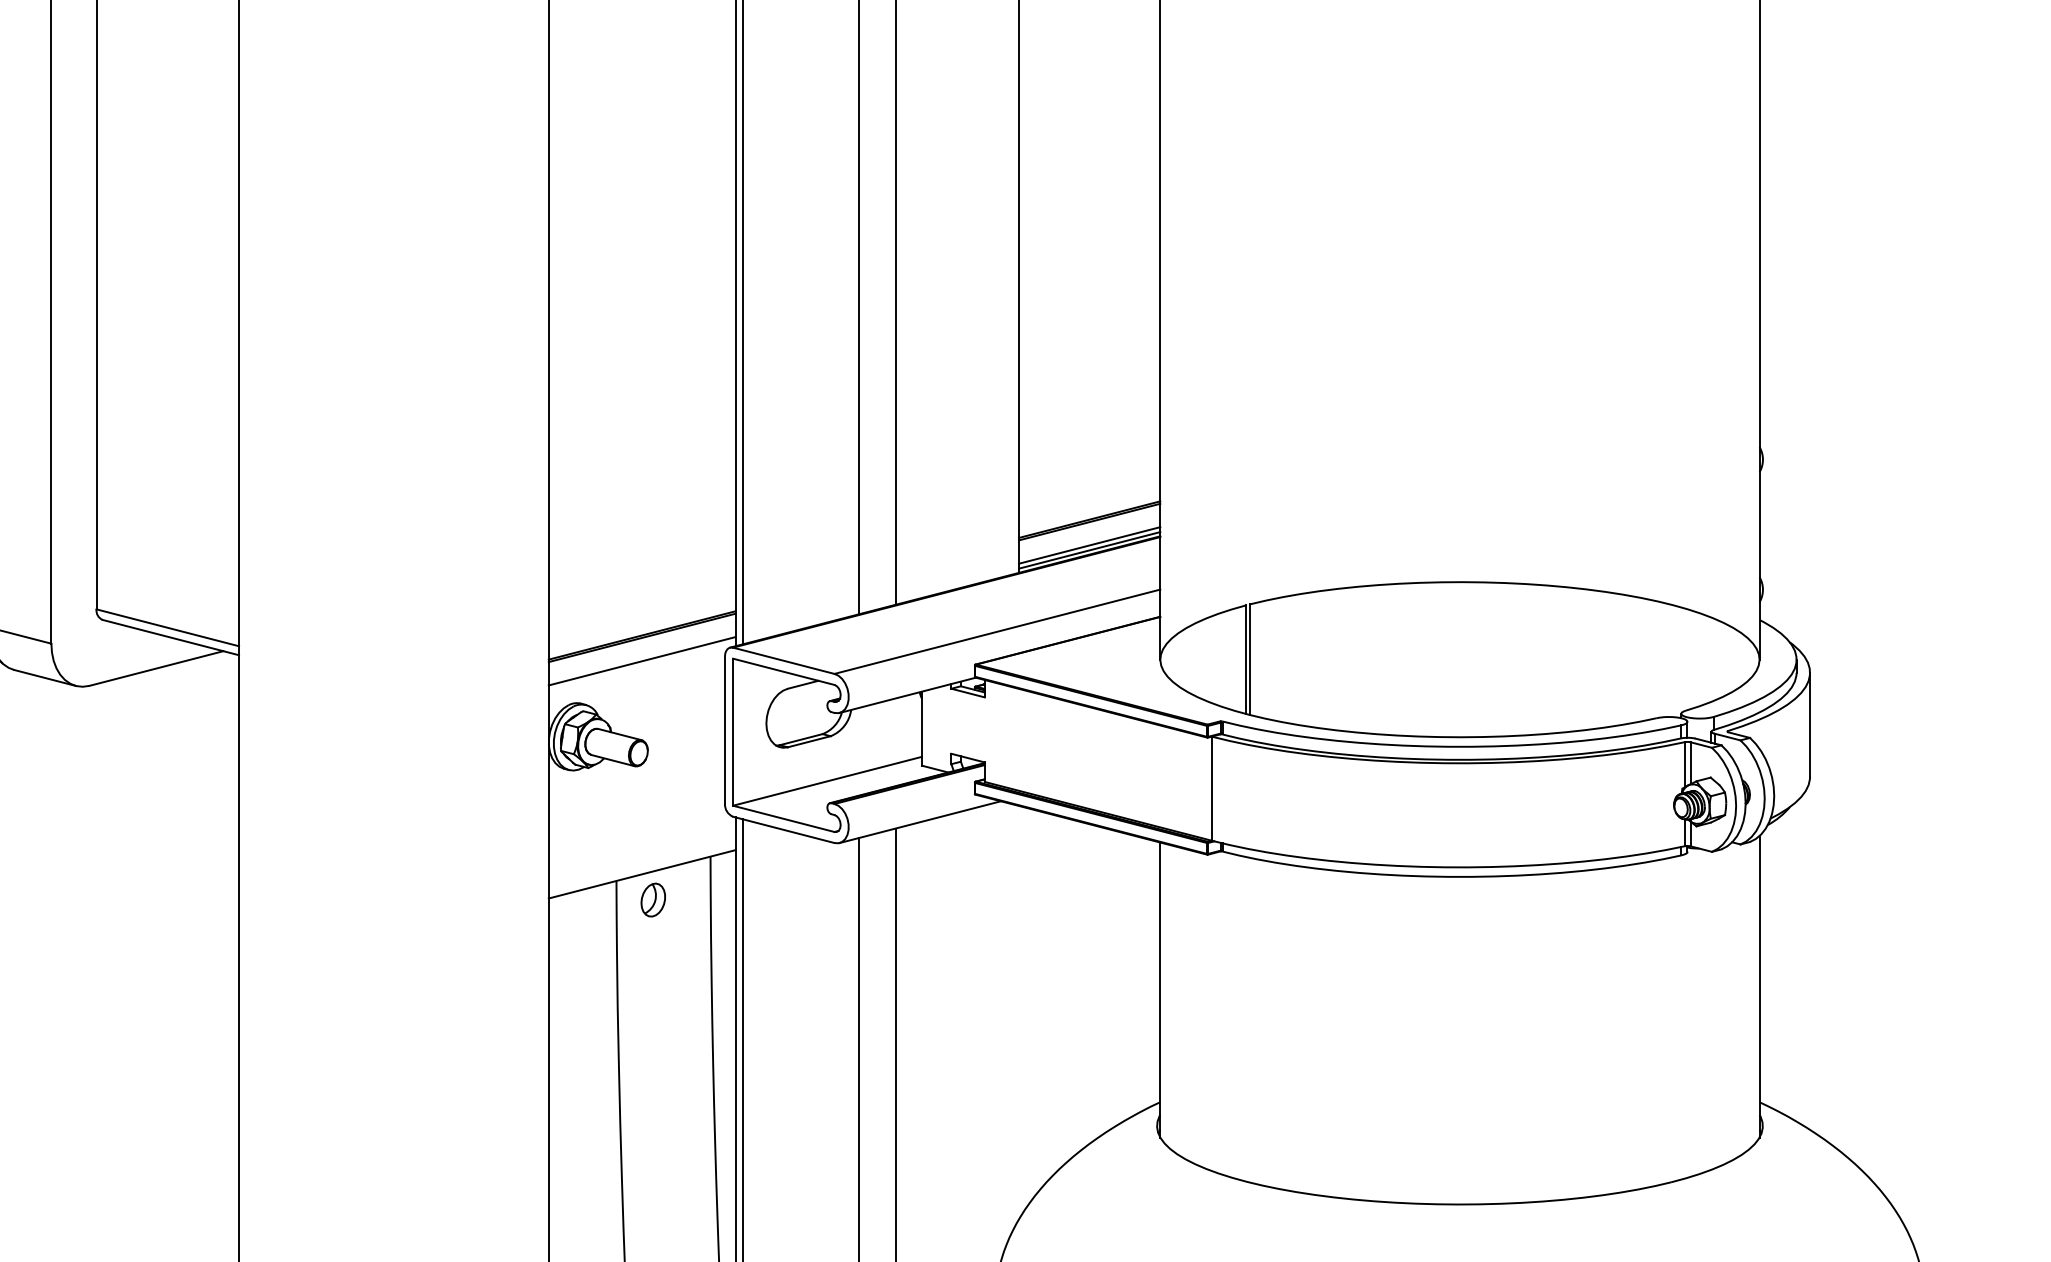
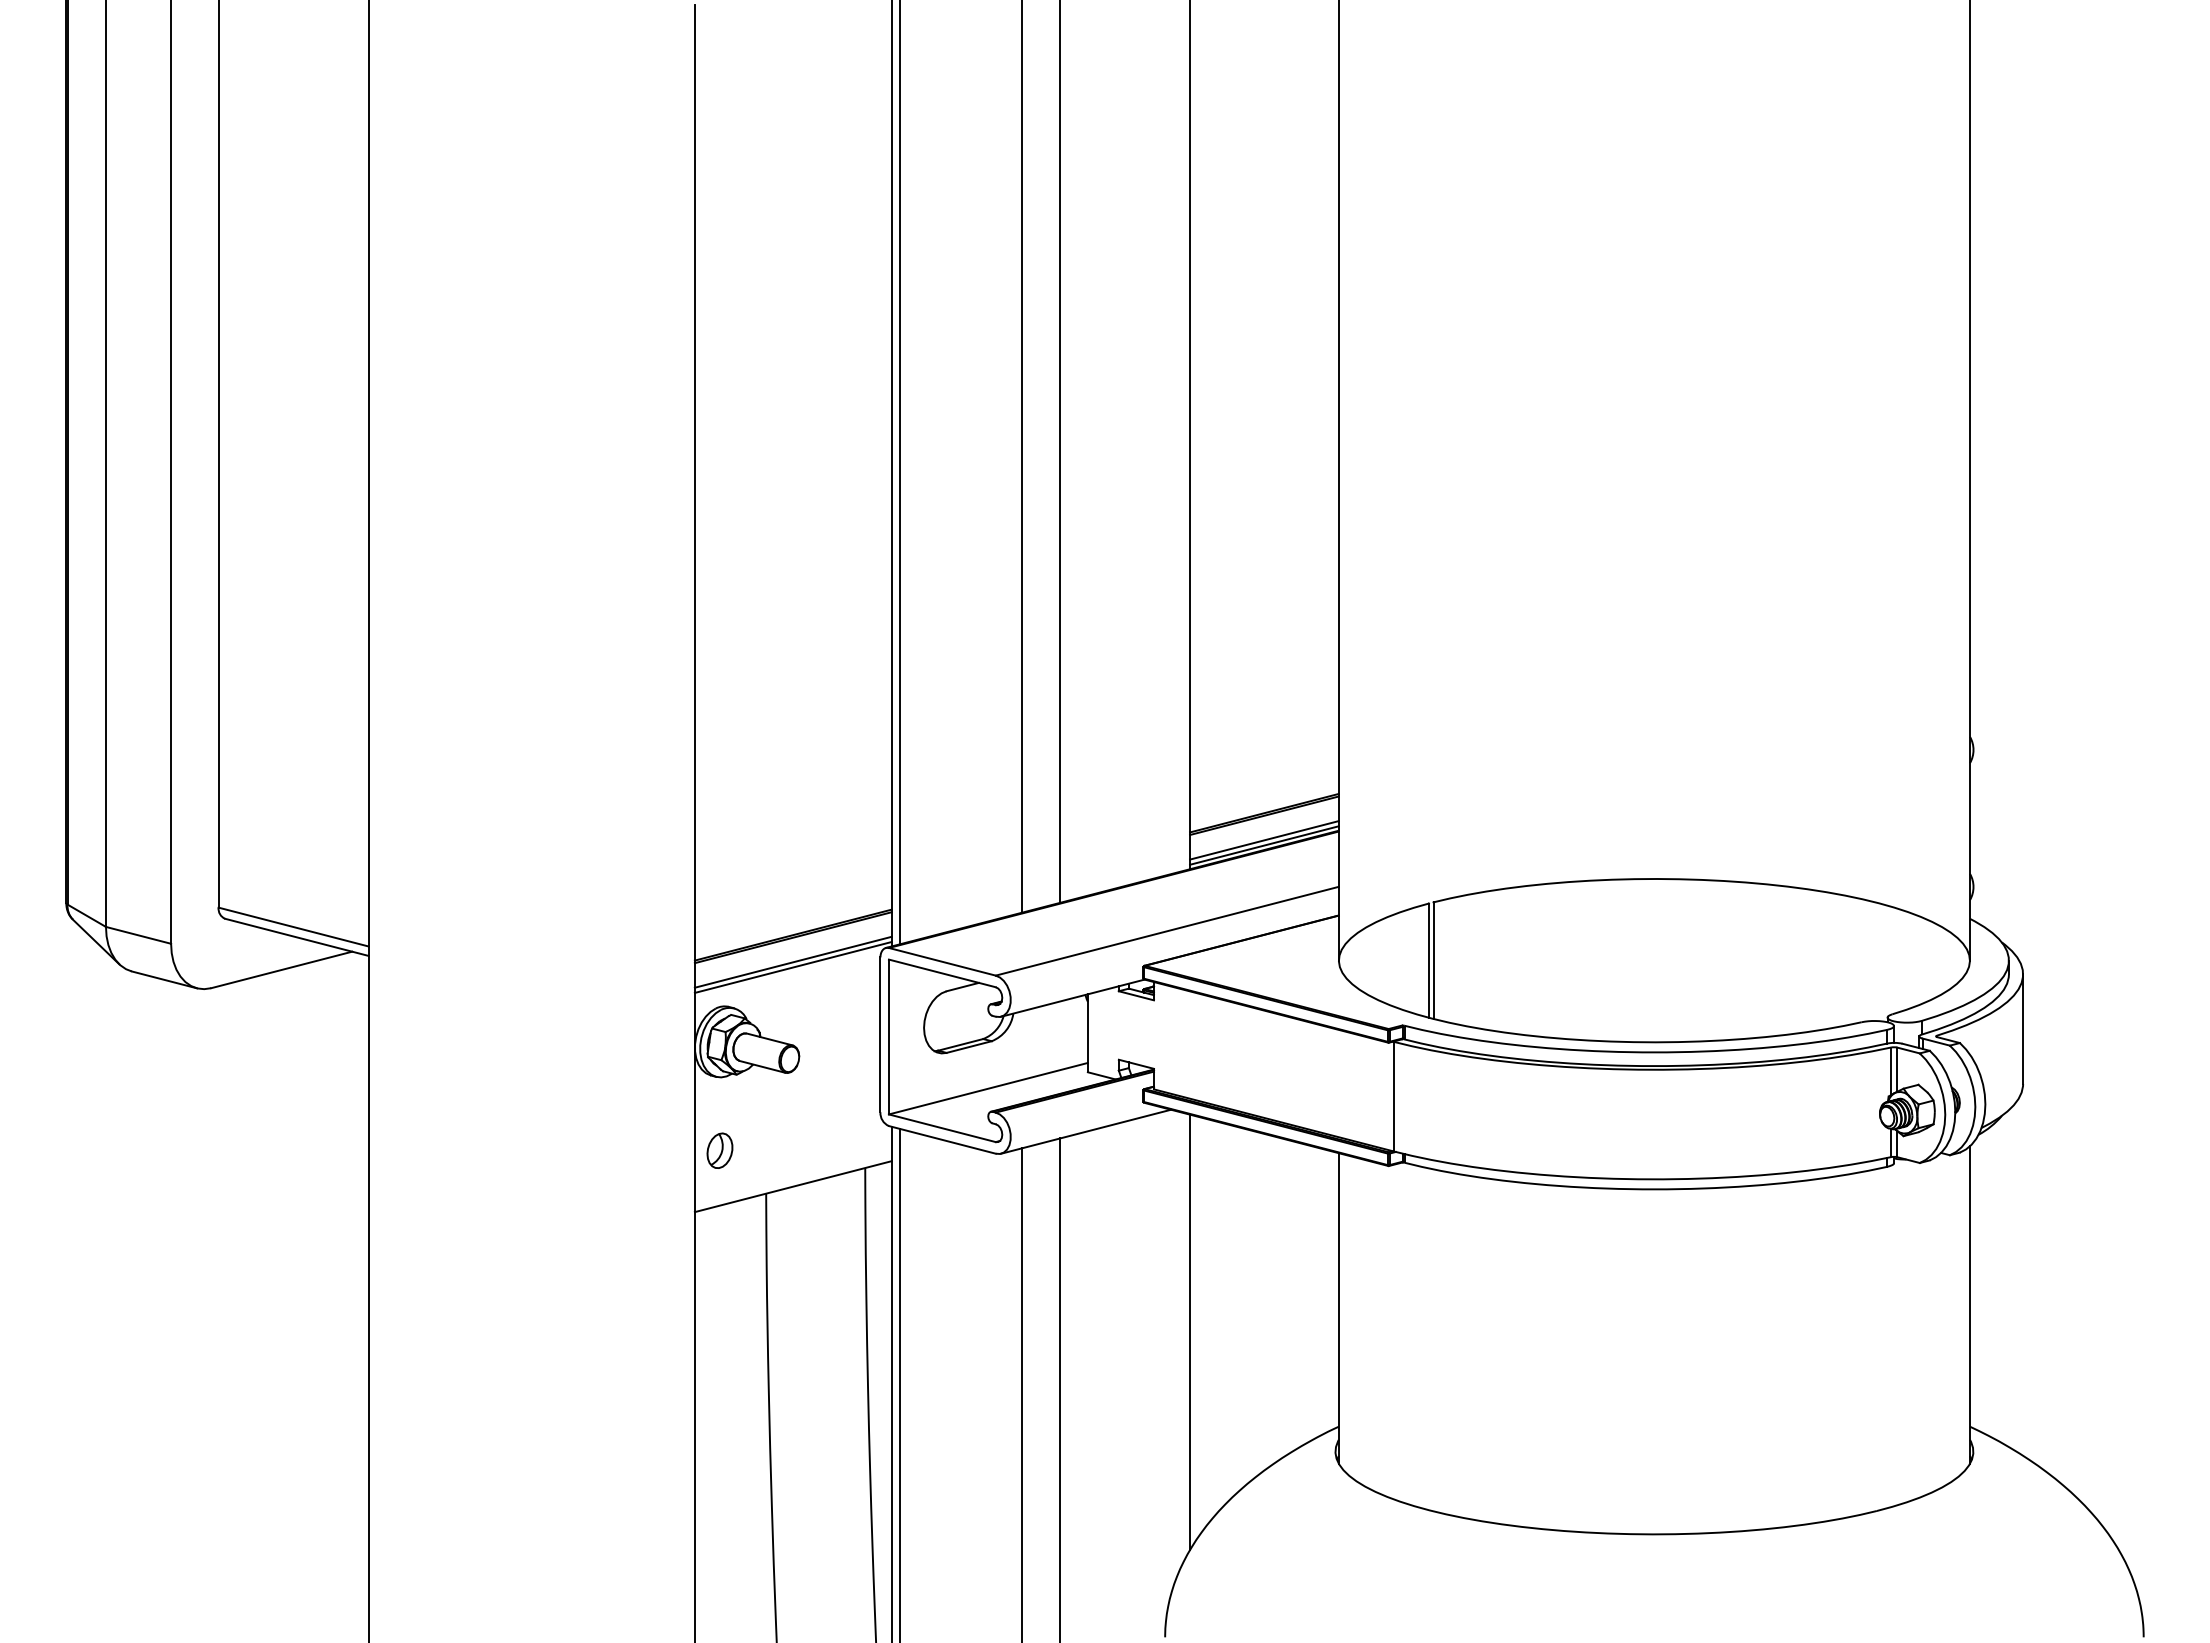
line: (641, 666) -> (792, 967), added
part: (652, 899) -> (719, 1150), moved
line: (1019, 1012) -> (1190, 1332), added

